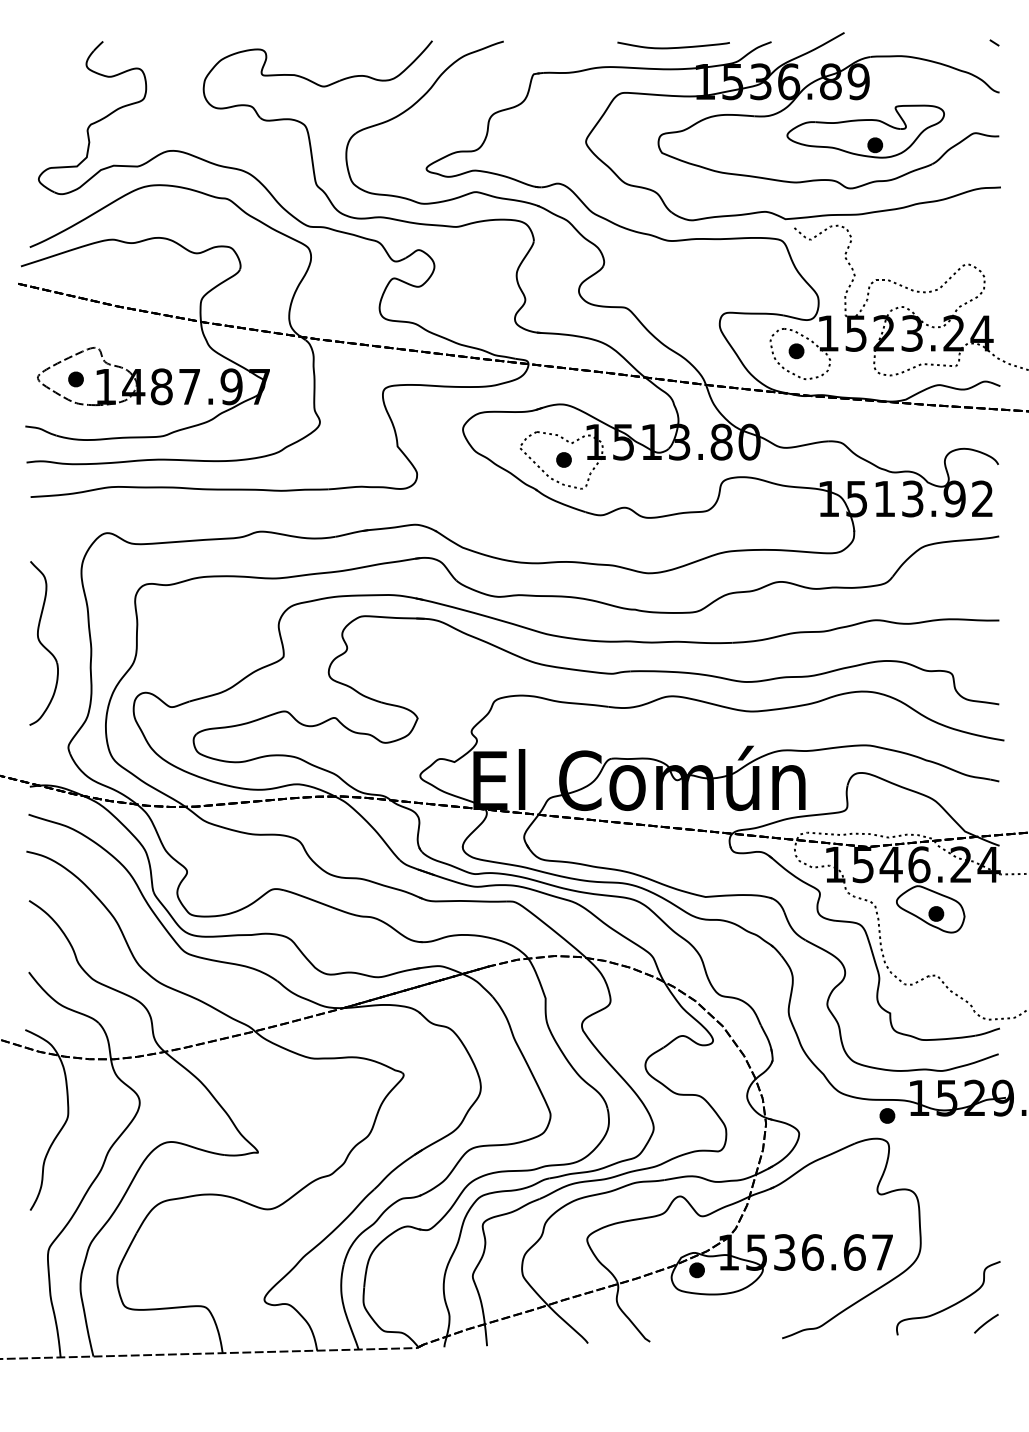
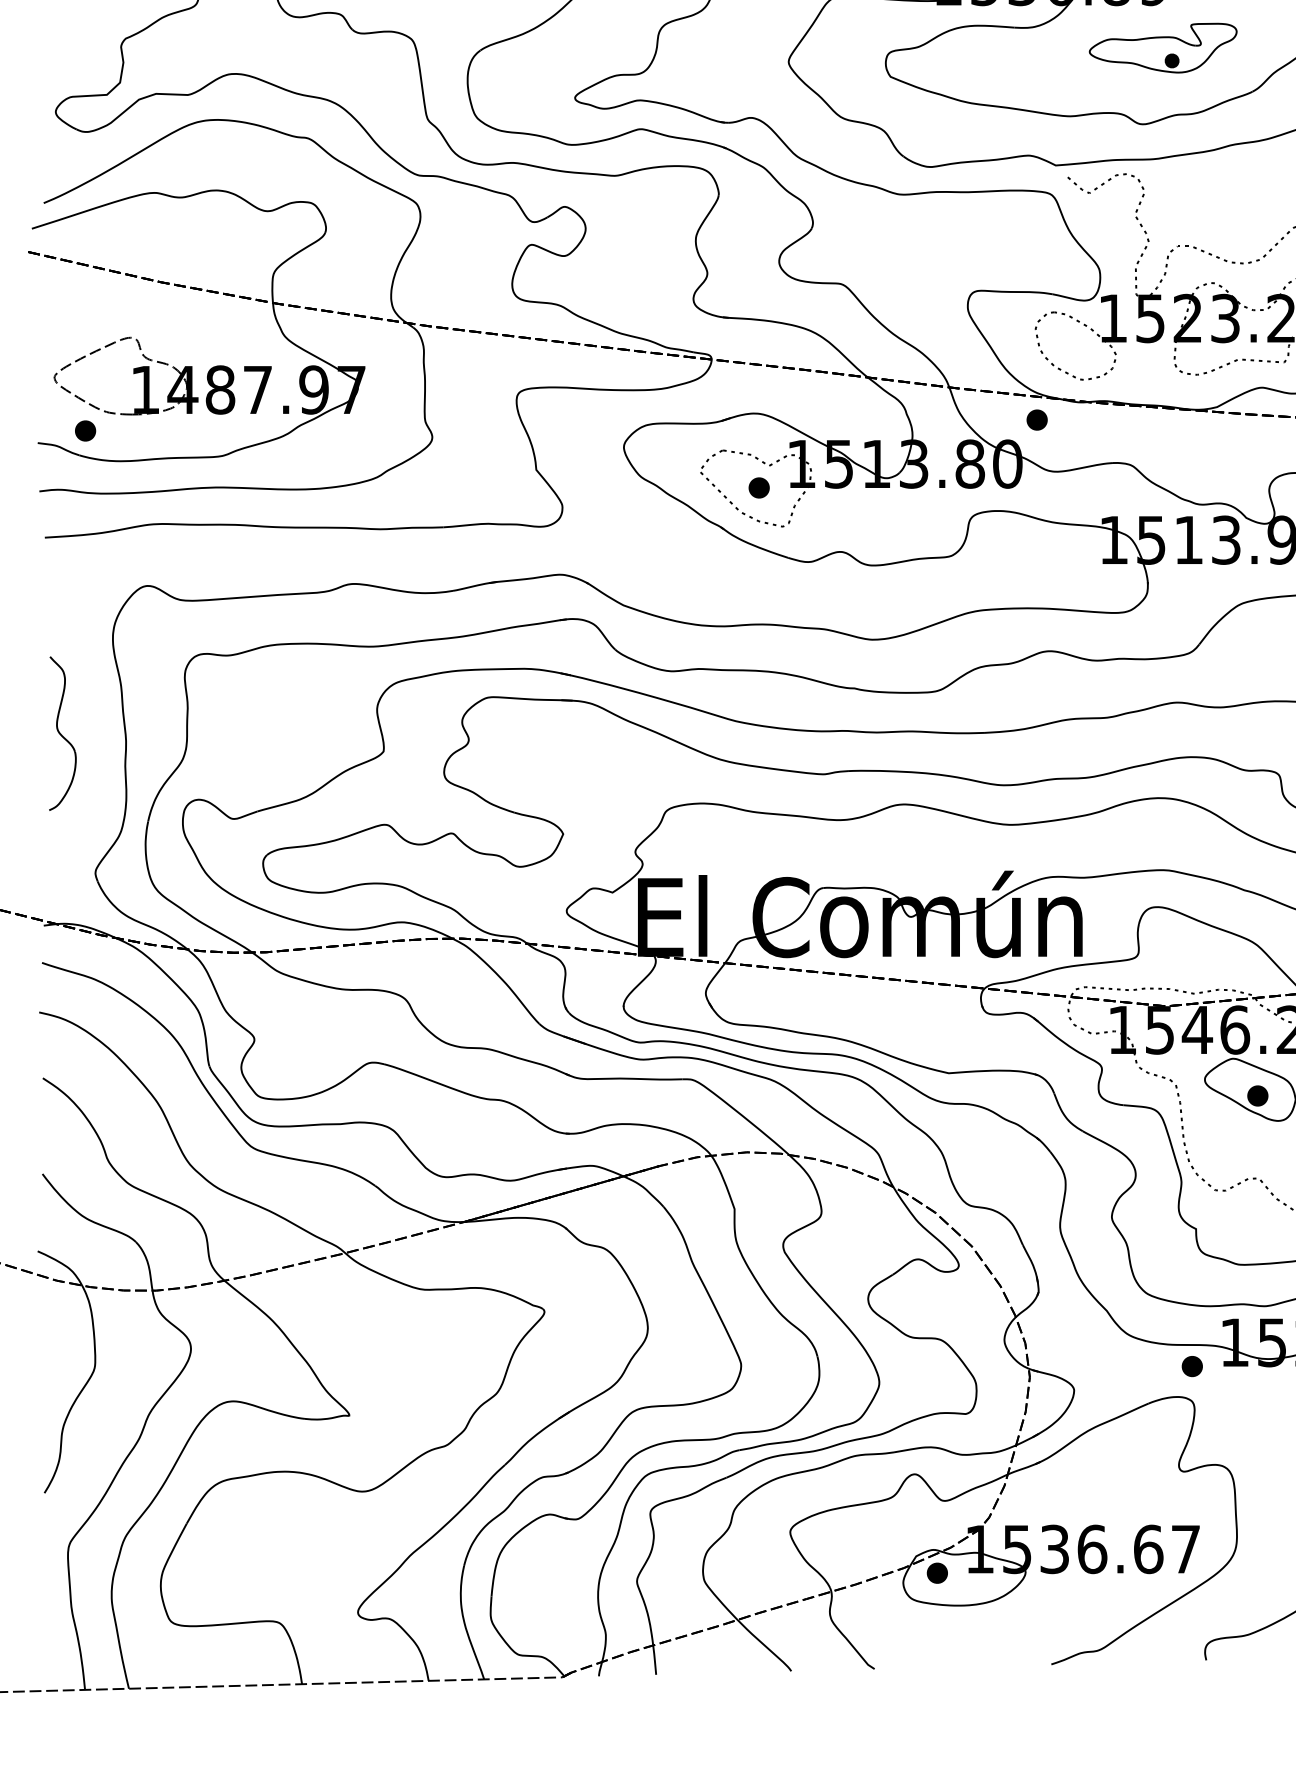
part: (865, 131) -> (1162, 48), size x0.7
part: (796, 351) -> (1037, 420), moved
part: (75, 379) -> (84, 431), moved
part: (43, 643) -> (62, 733), size x0.7

